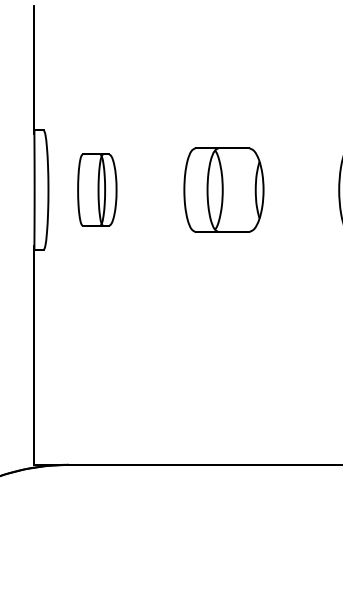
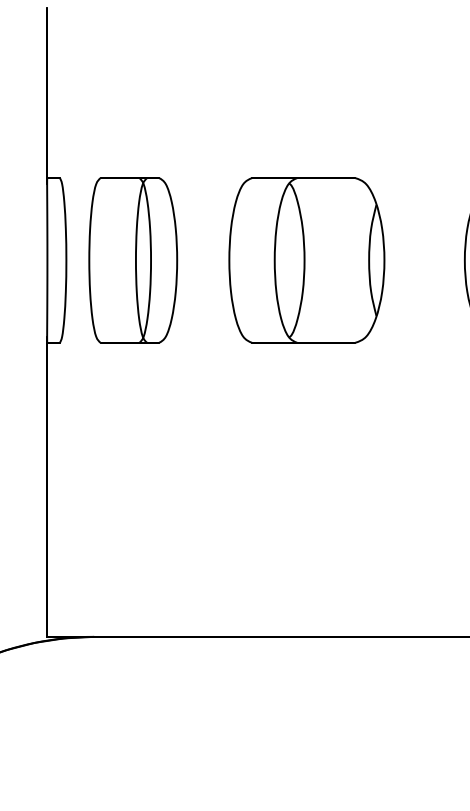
part: (97, 189) -> (133, 259), size x1.67
part: (223, 189) -> (306, 259), size x1.43

